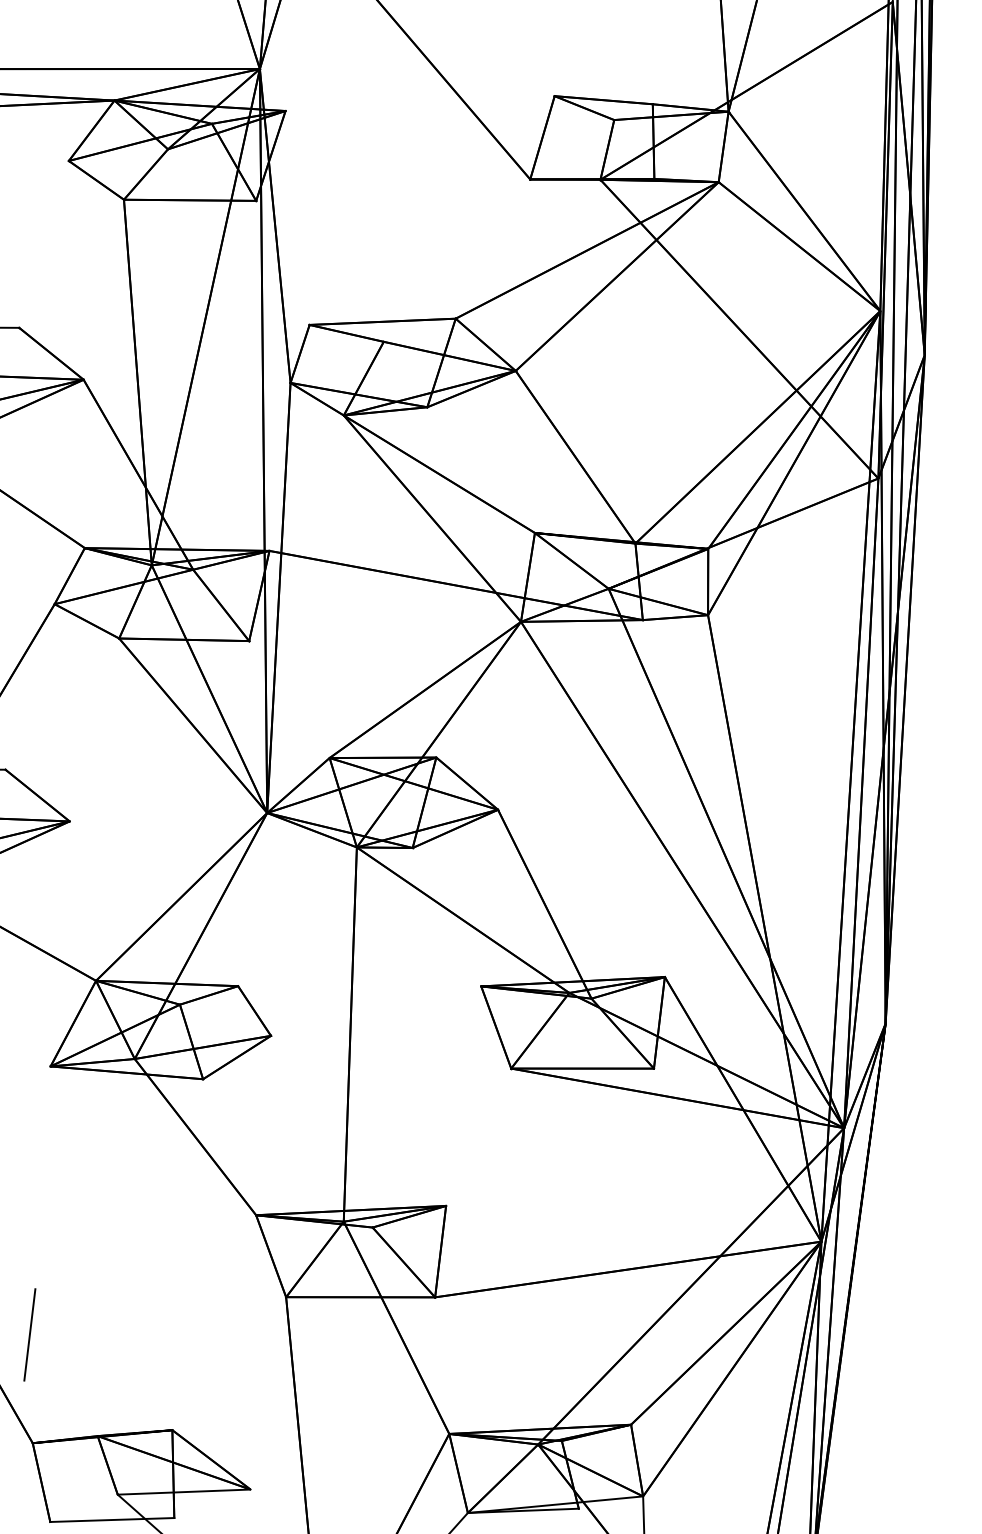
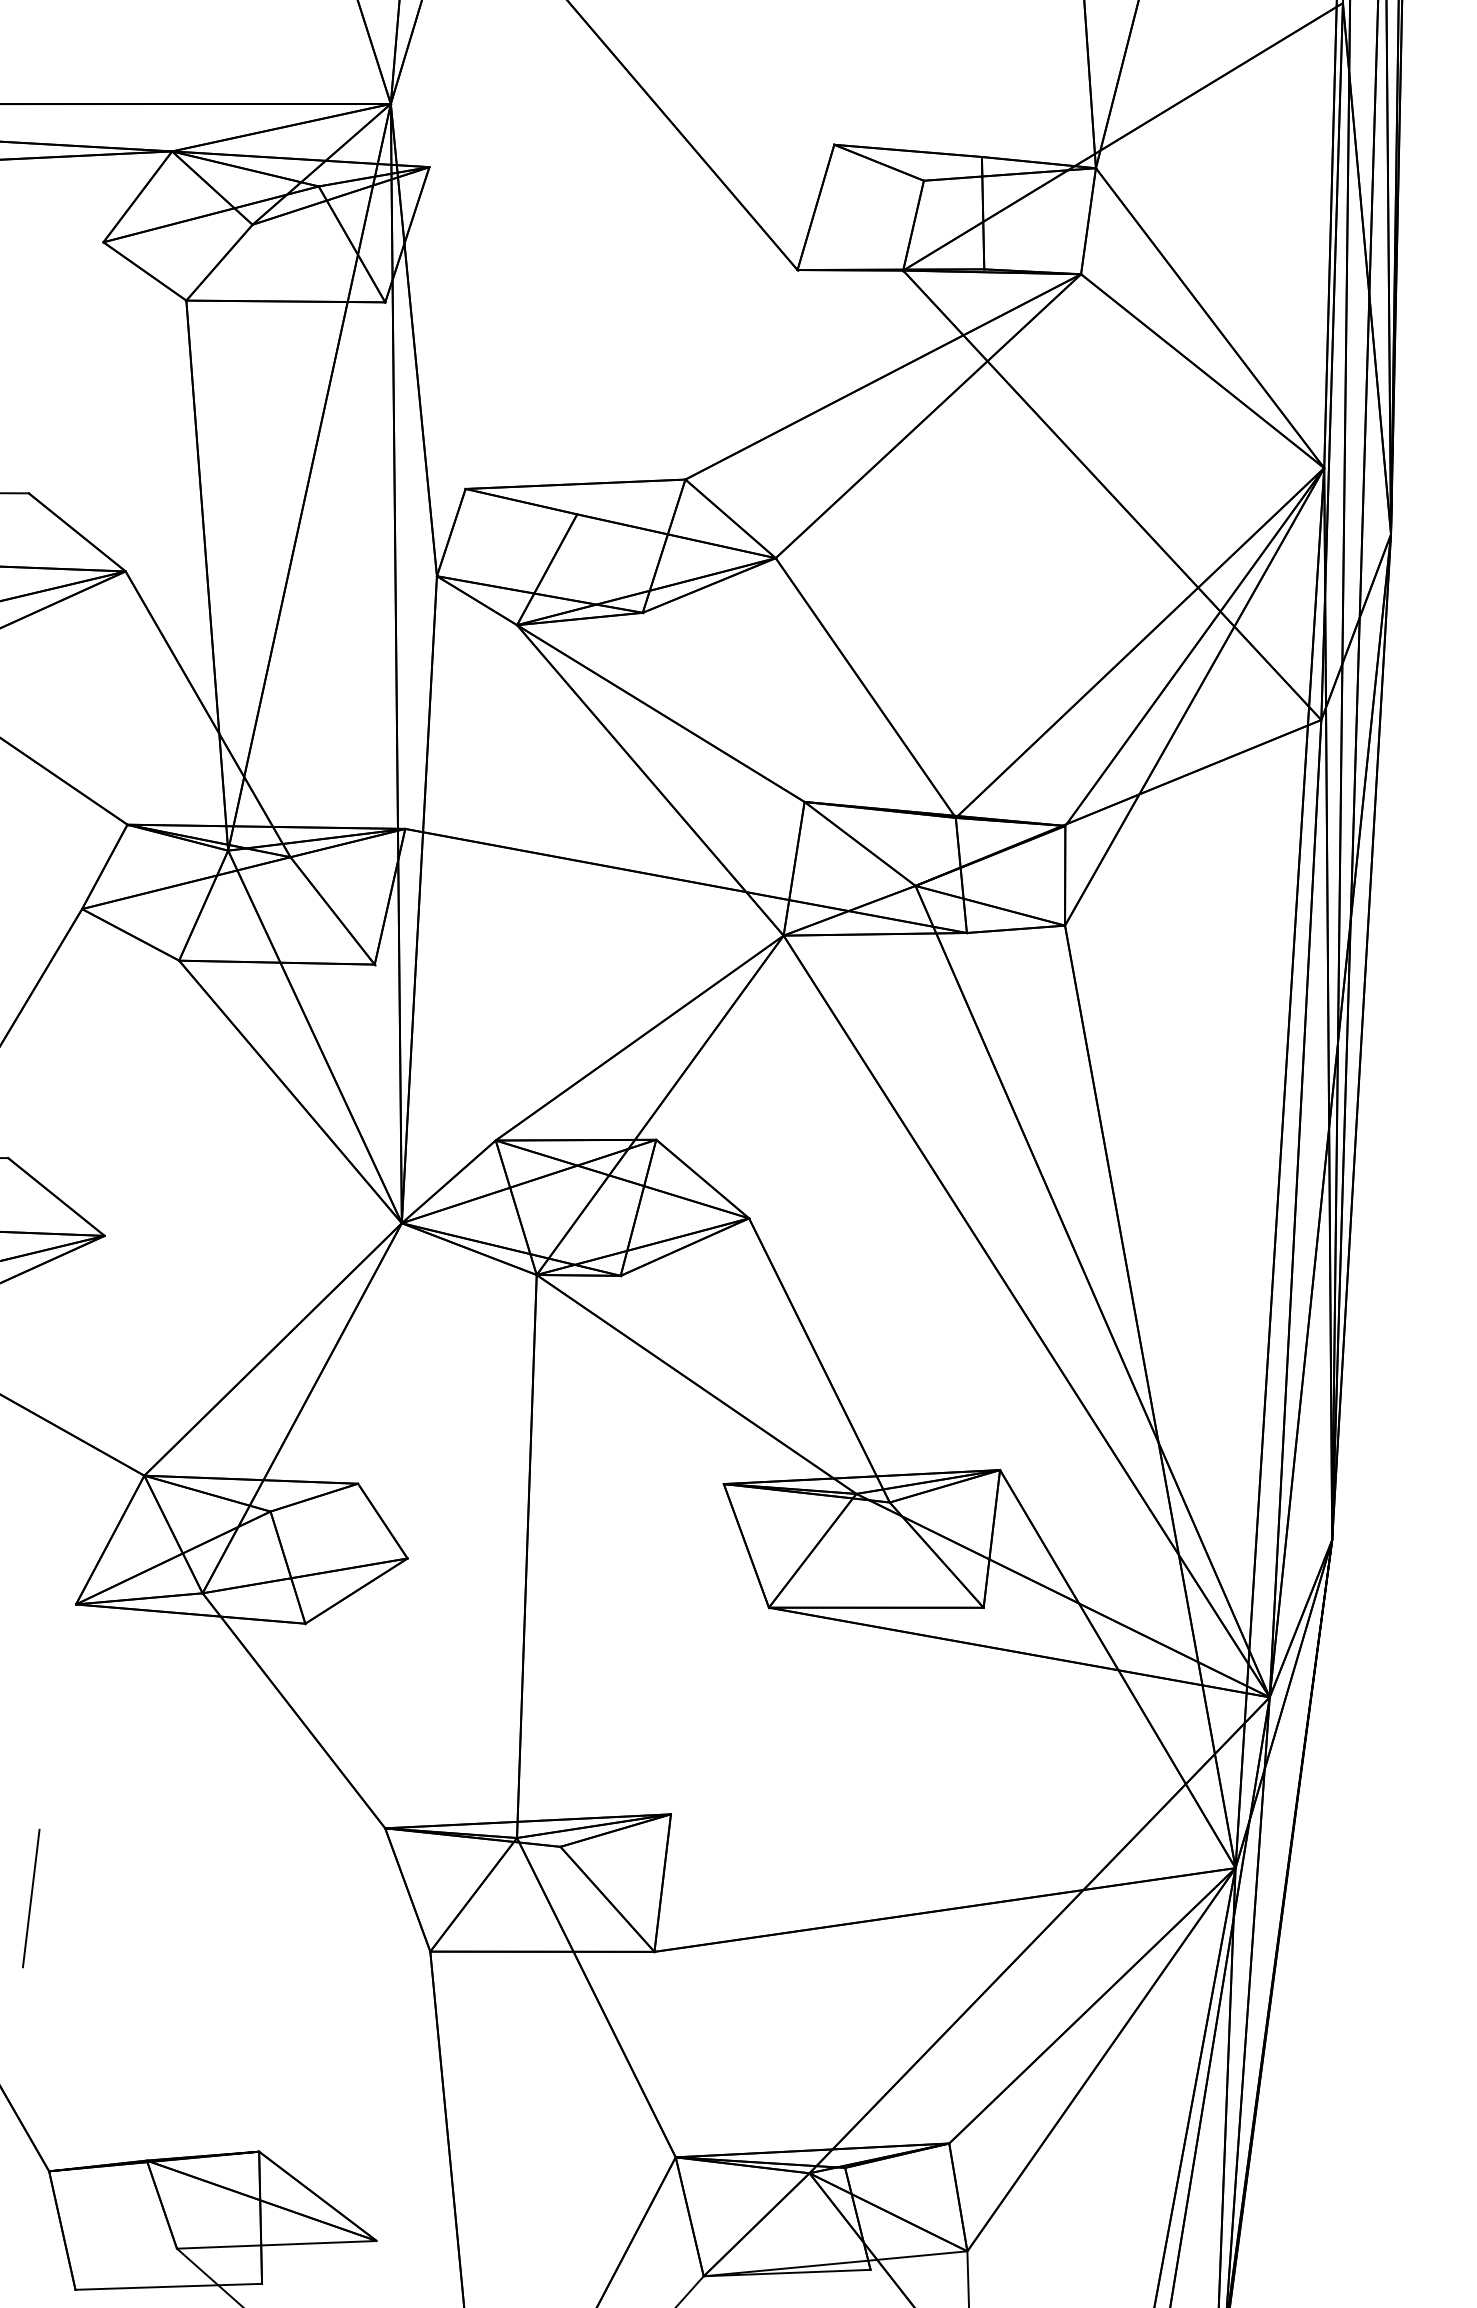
line: (29, 1334) -> (30, 1897), moved

